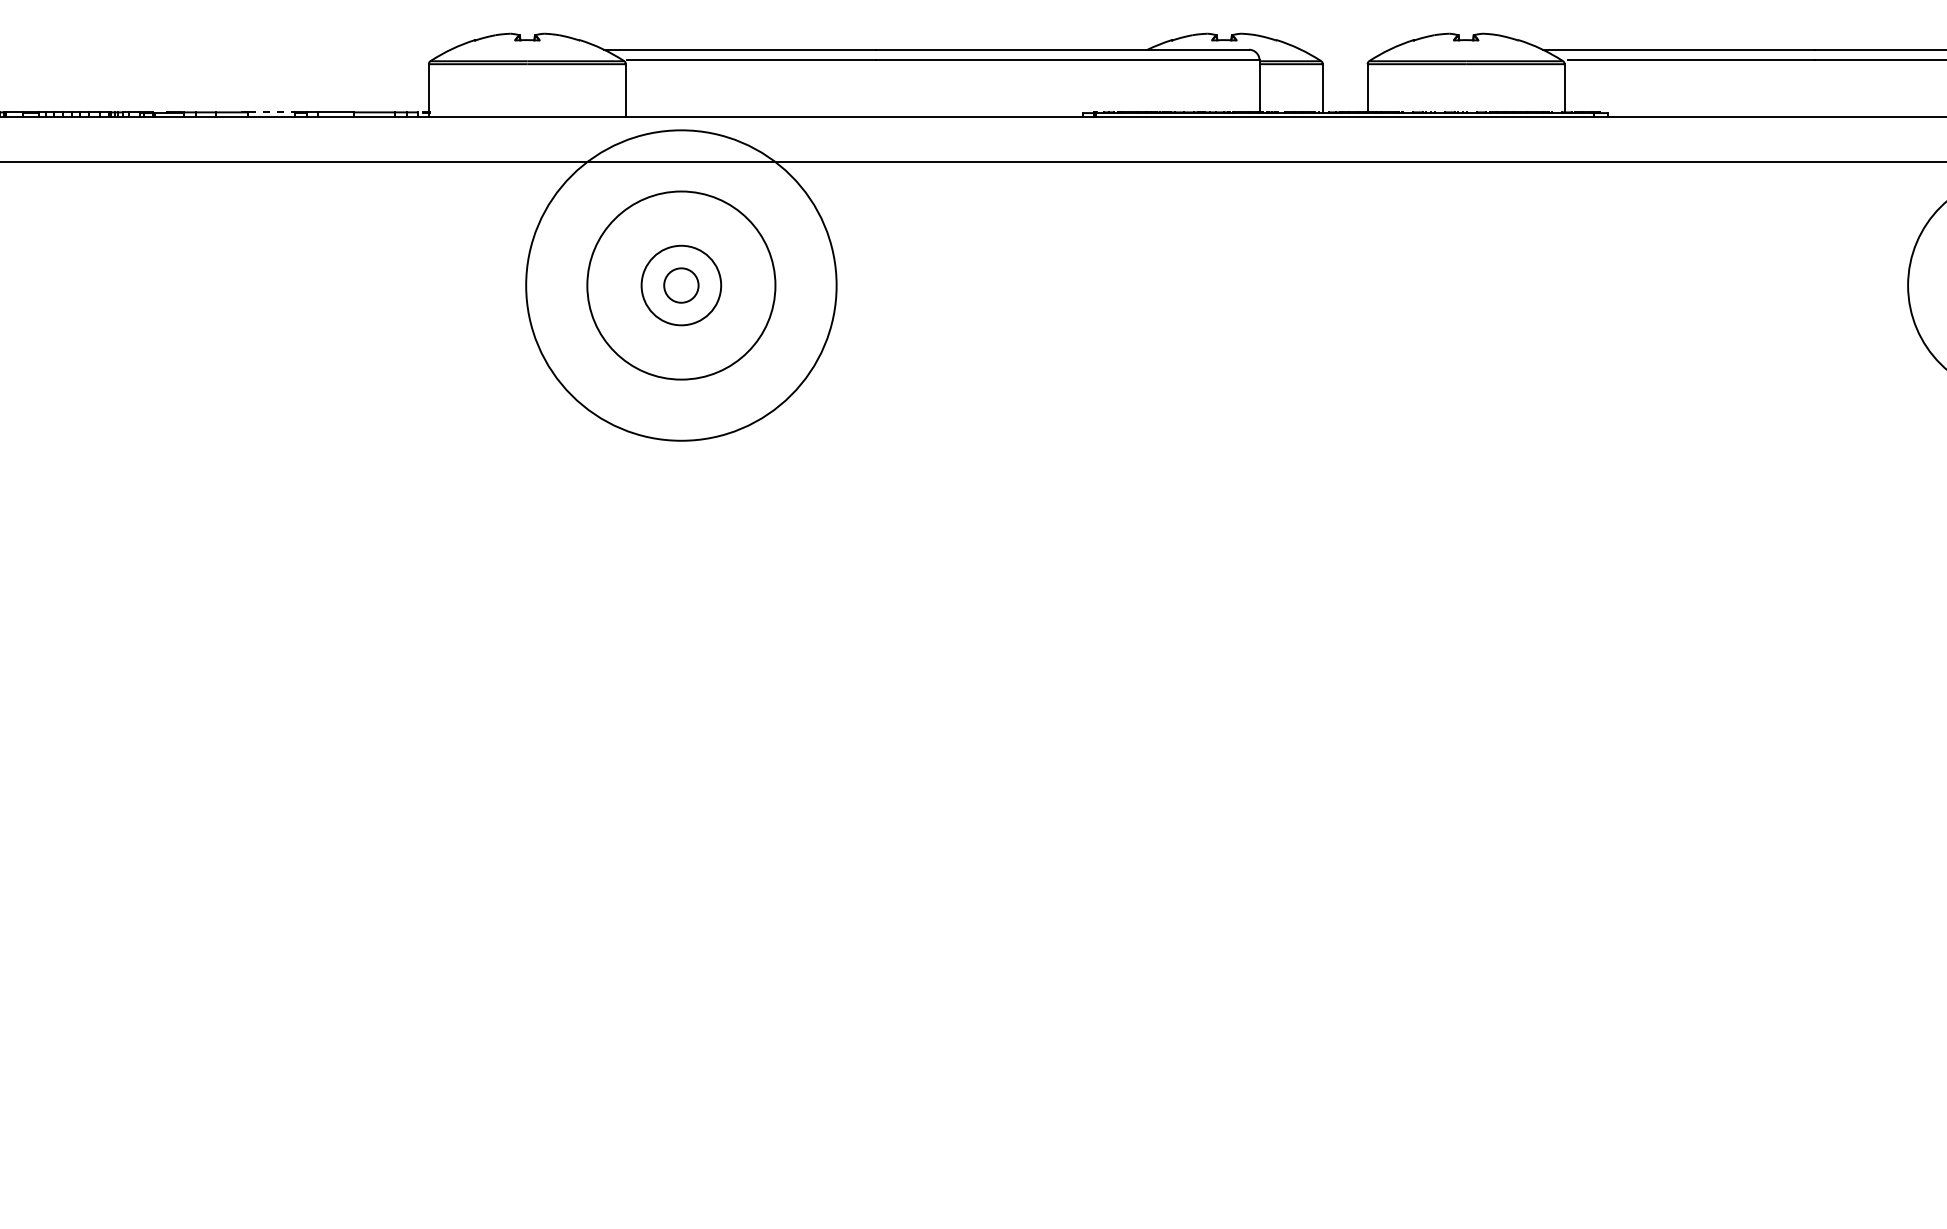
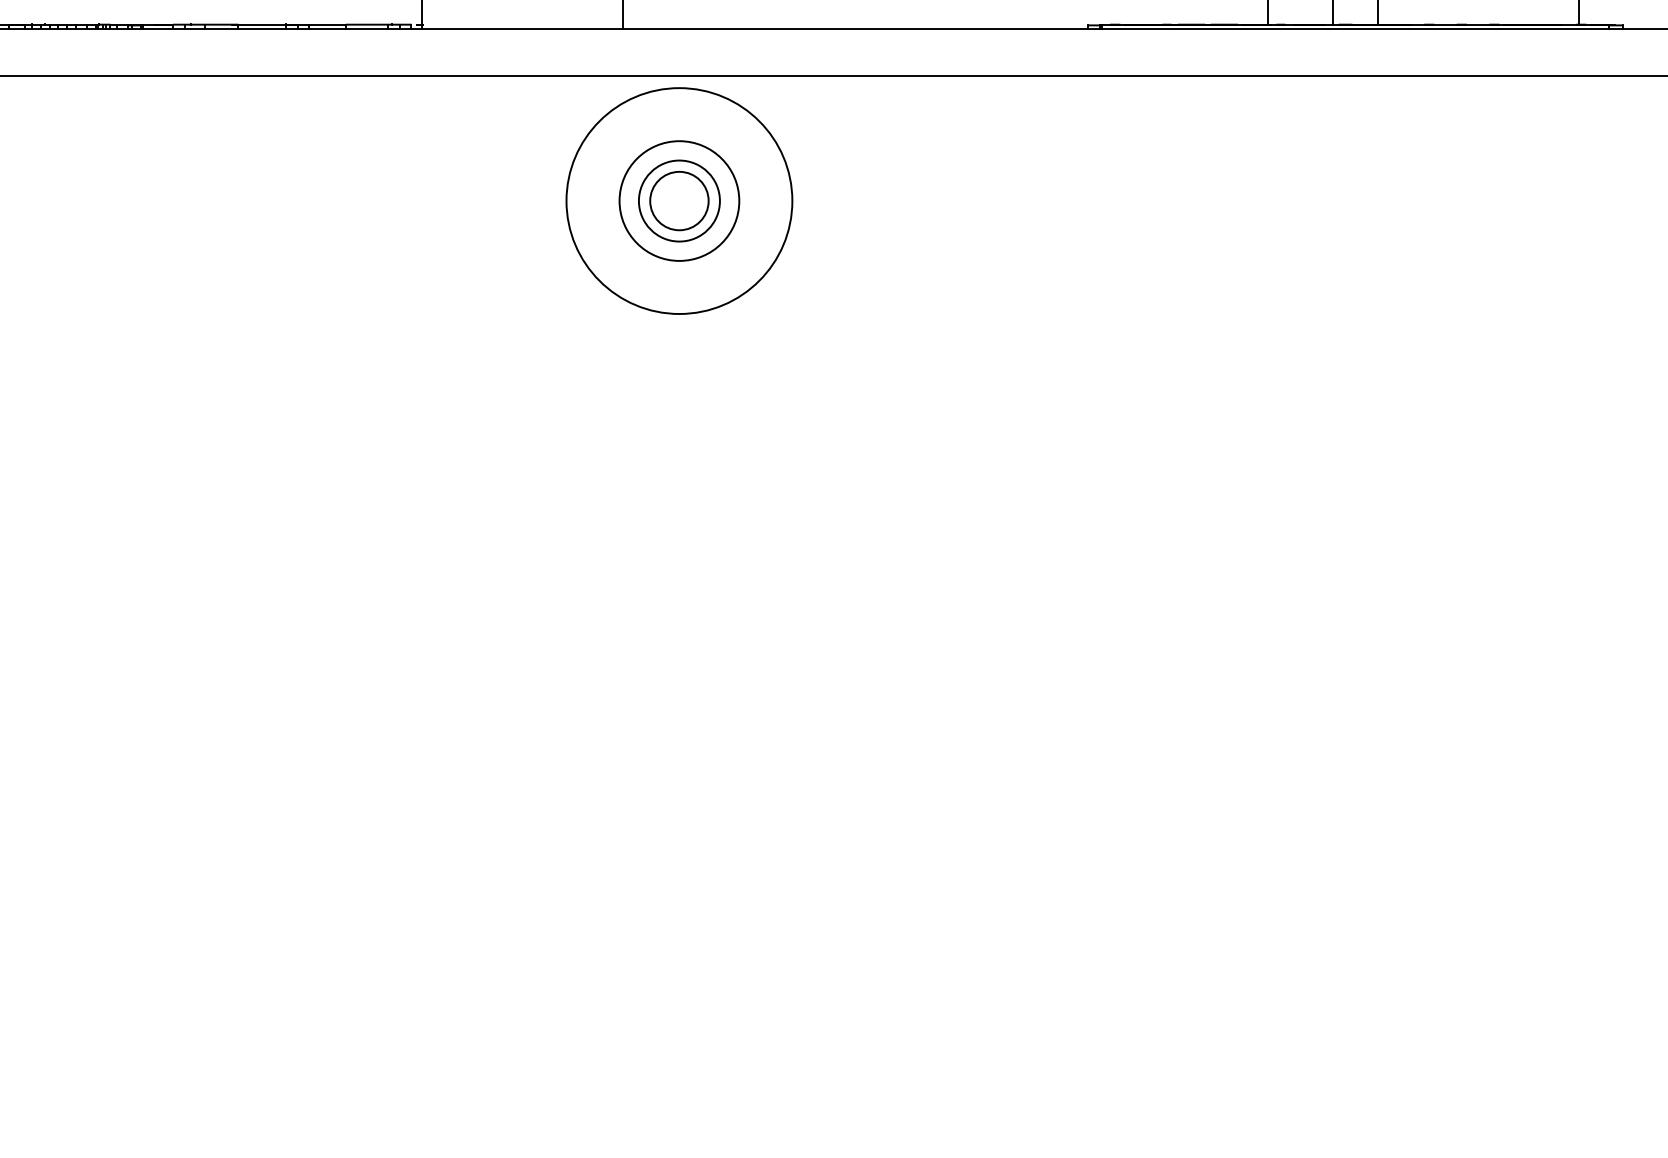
line: (272, 112) -> (262, 24), dashed -> solid
circle: (681, 285) -> (679, 200), size x0.62
circle: (681, 285) -> (679, 200), size x0.71
circle: (681, 285) -> (679, 200), size x1.67

